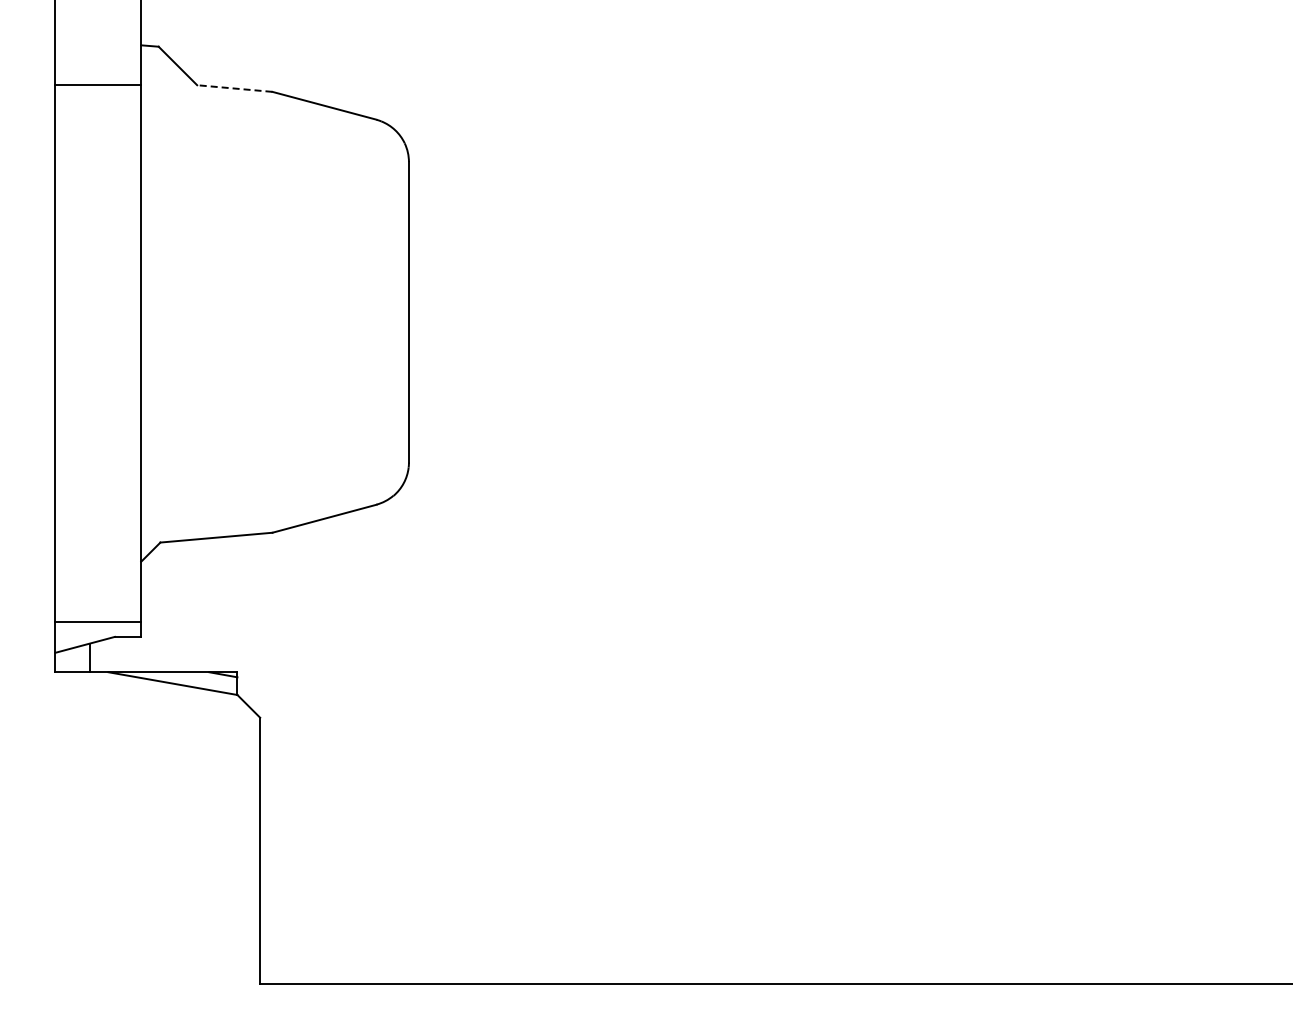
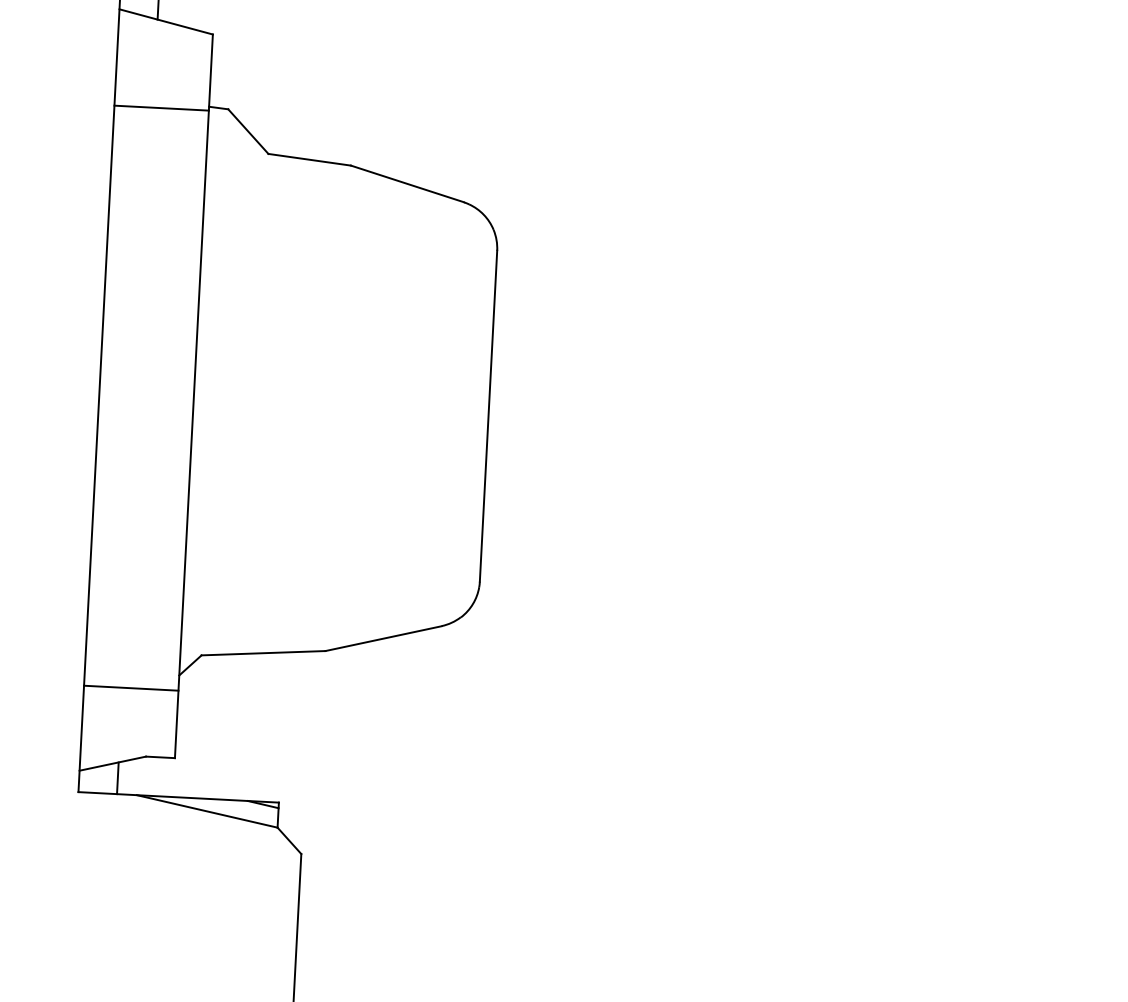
line: (98, 84) -> (161, 107), moved
line: (234, 88) -> (309, 159), dashed -> solid
line: (98, 621) -> (131, 688), moved

